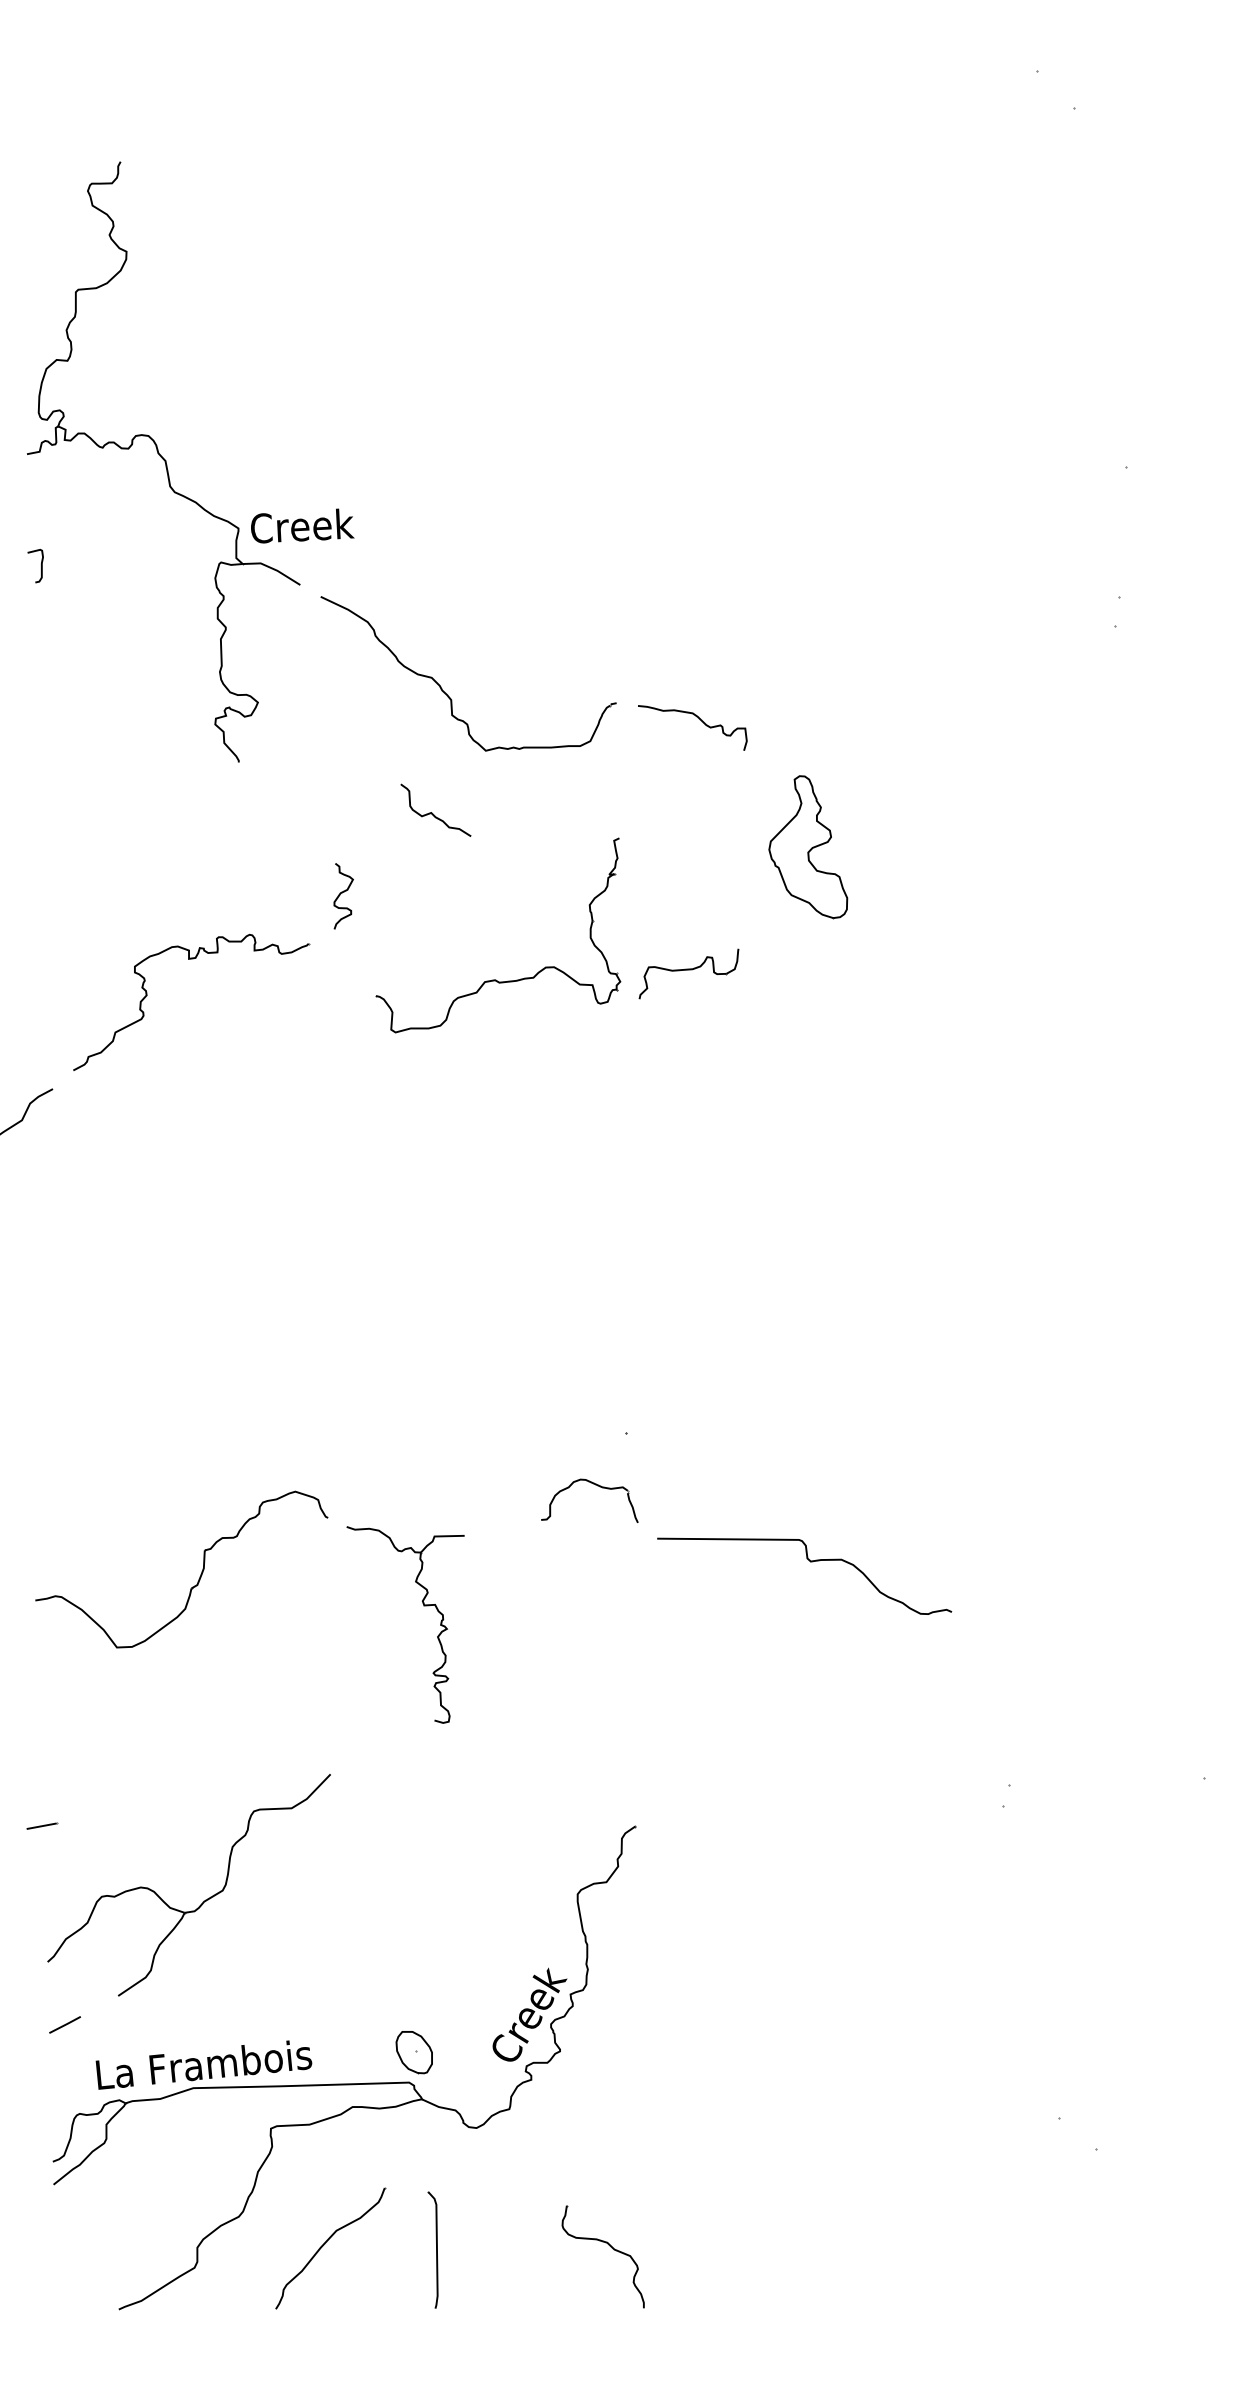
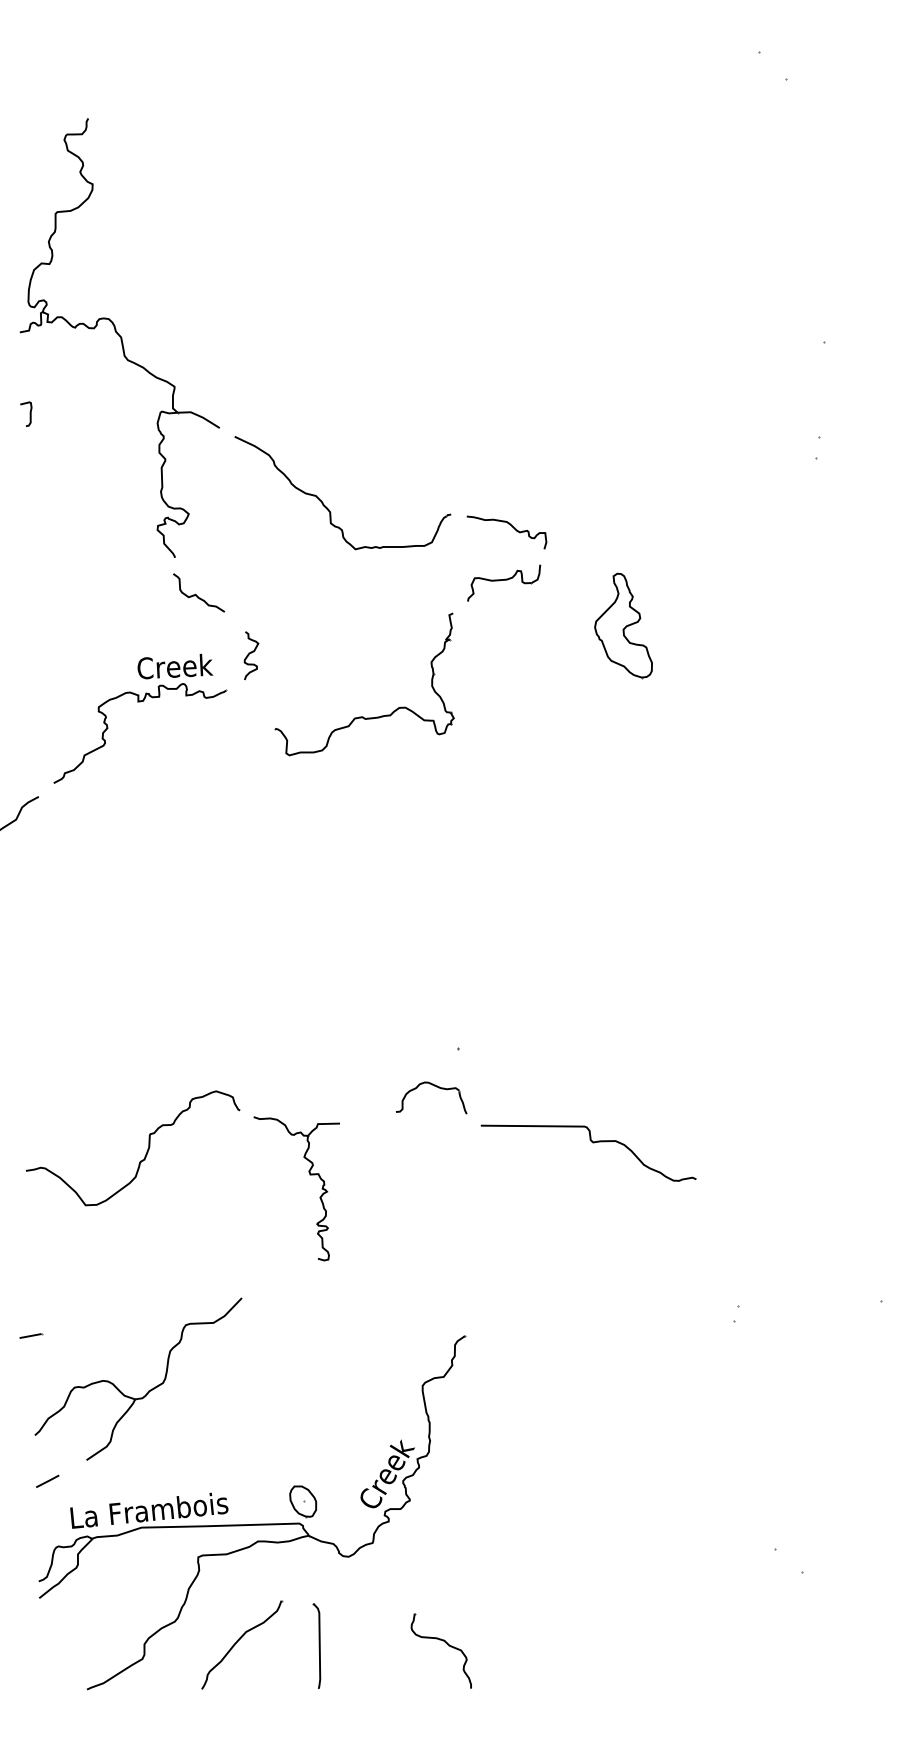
text: (302, 525) -> (175, 666), moved
curve: (432, 812) -> (196, 594), moved
part: (808, 847) -> (623, 625), moved
part: (688, 973) -> (503, 582), moved

